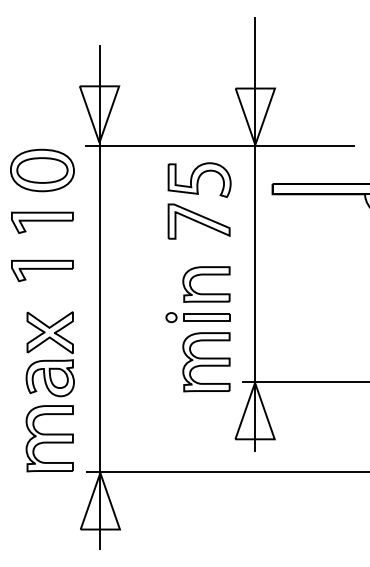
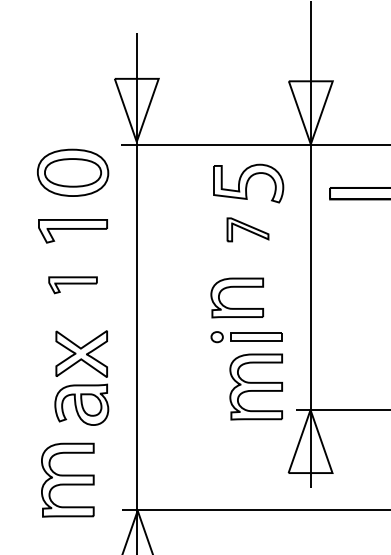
part: (198, 221) -> (247, 229), size x0.6
part: (42, 271) -> (73, 285), size x0.7
part: (206, 275) -> (237, 287), moved
part: (49, 438) -> (67, 479), moved

